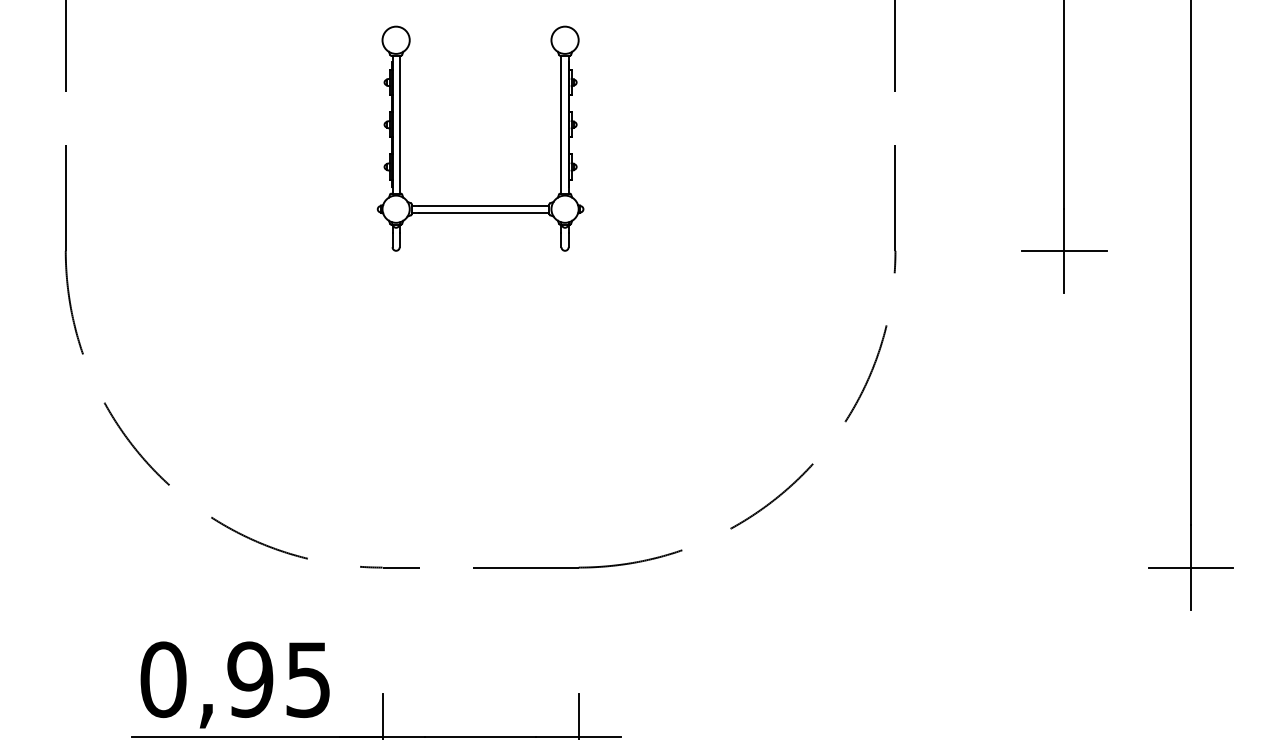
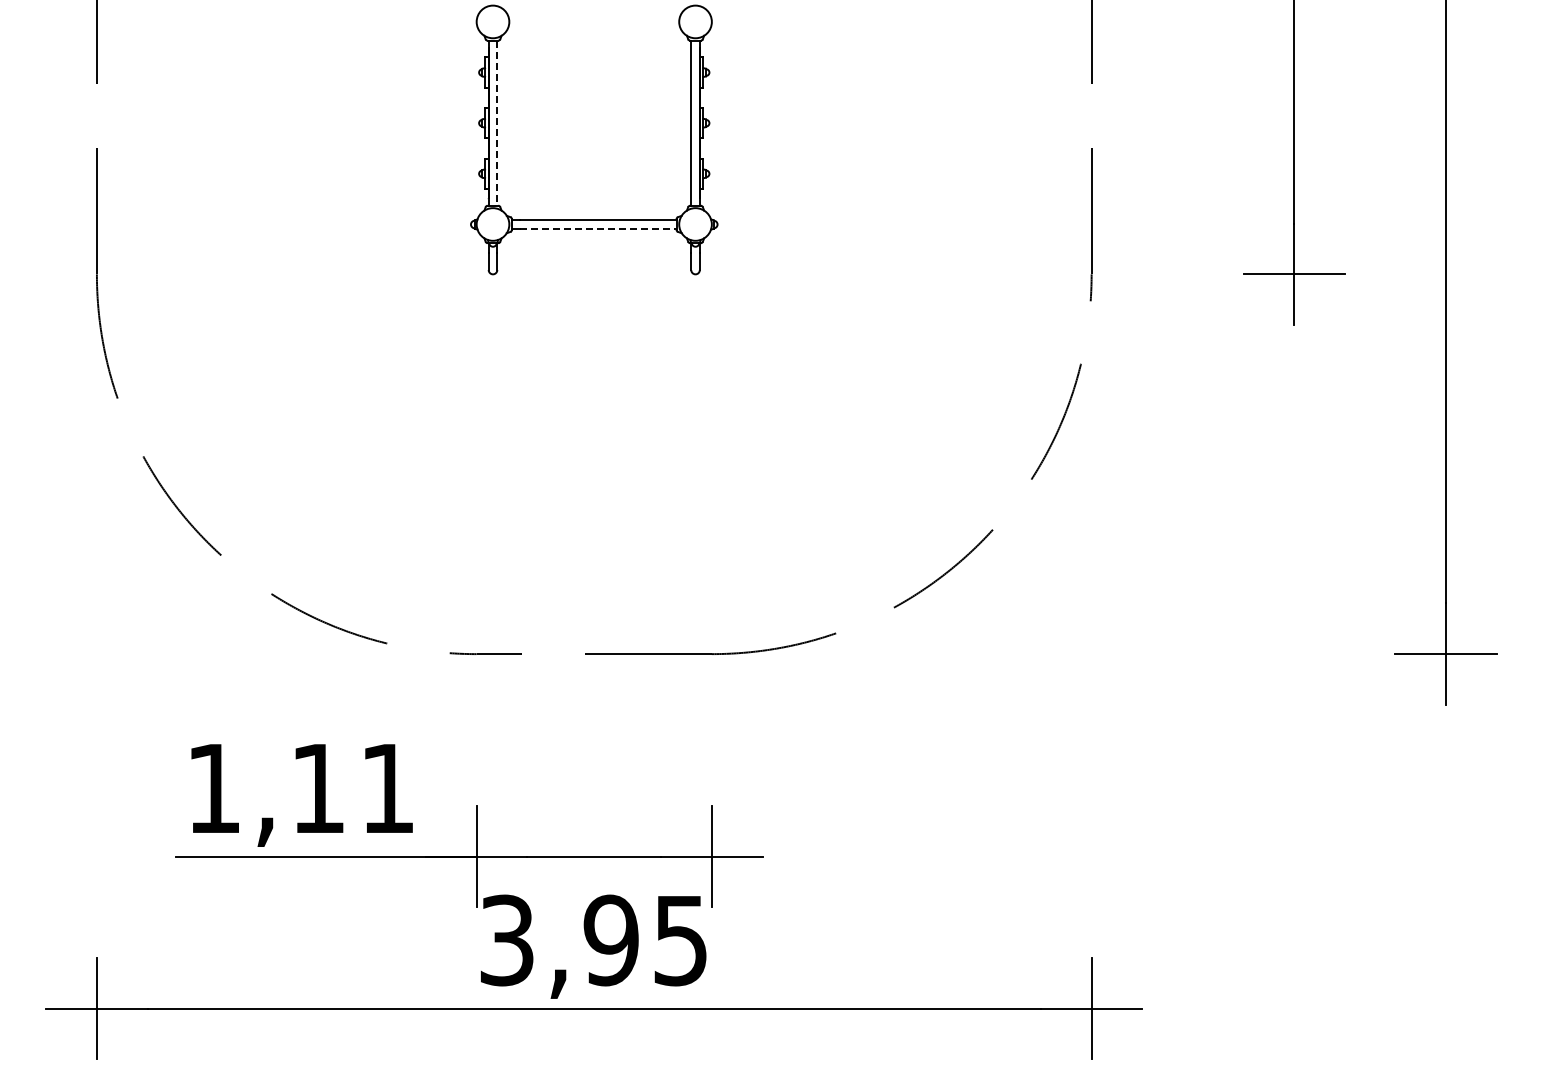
line: (399, 124) -> (497, 123), solid -> dashed
line: (484, 212) -> (598, 228), solid -> dashed
text: (234, 679) -> (299, 788), 0,95 -> 1,11

